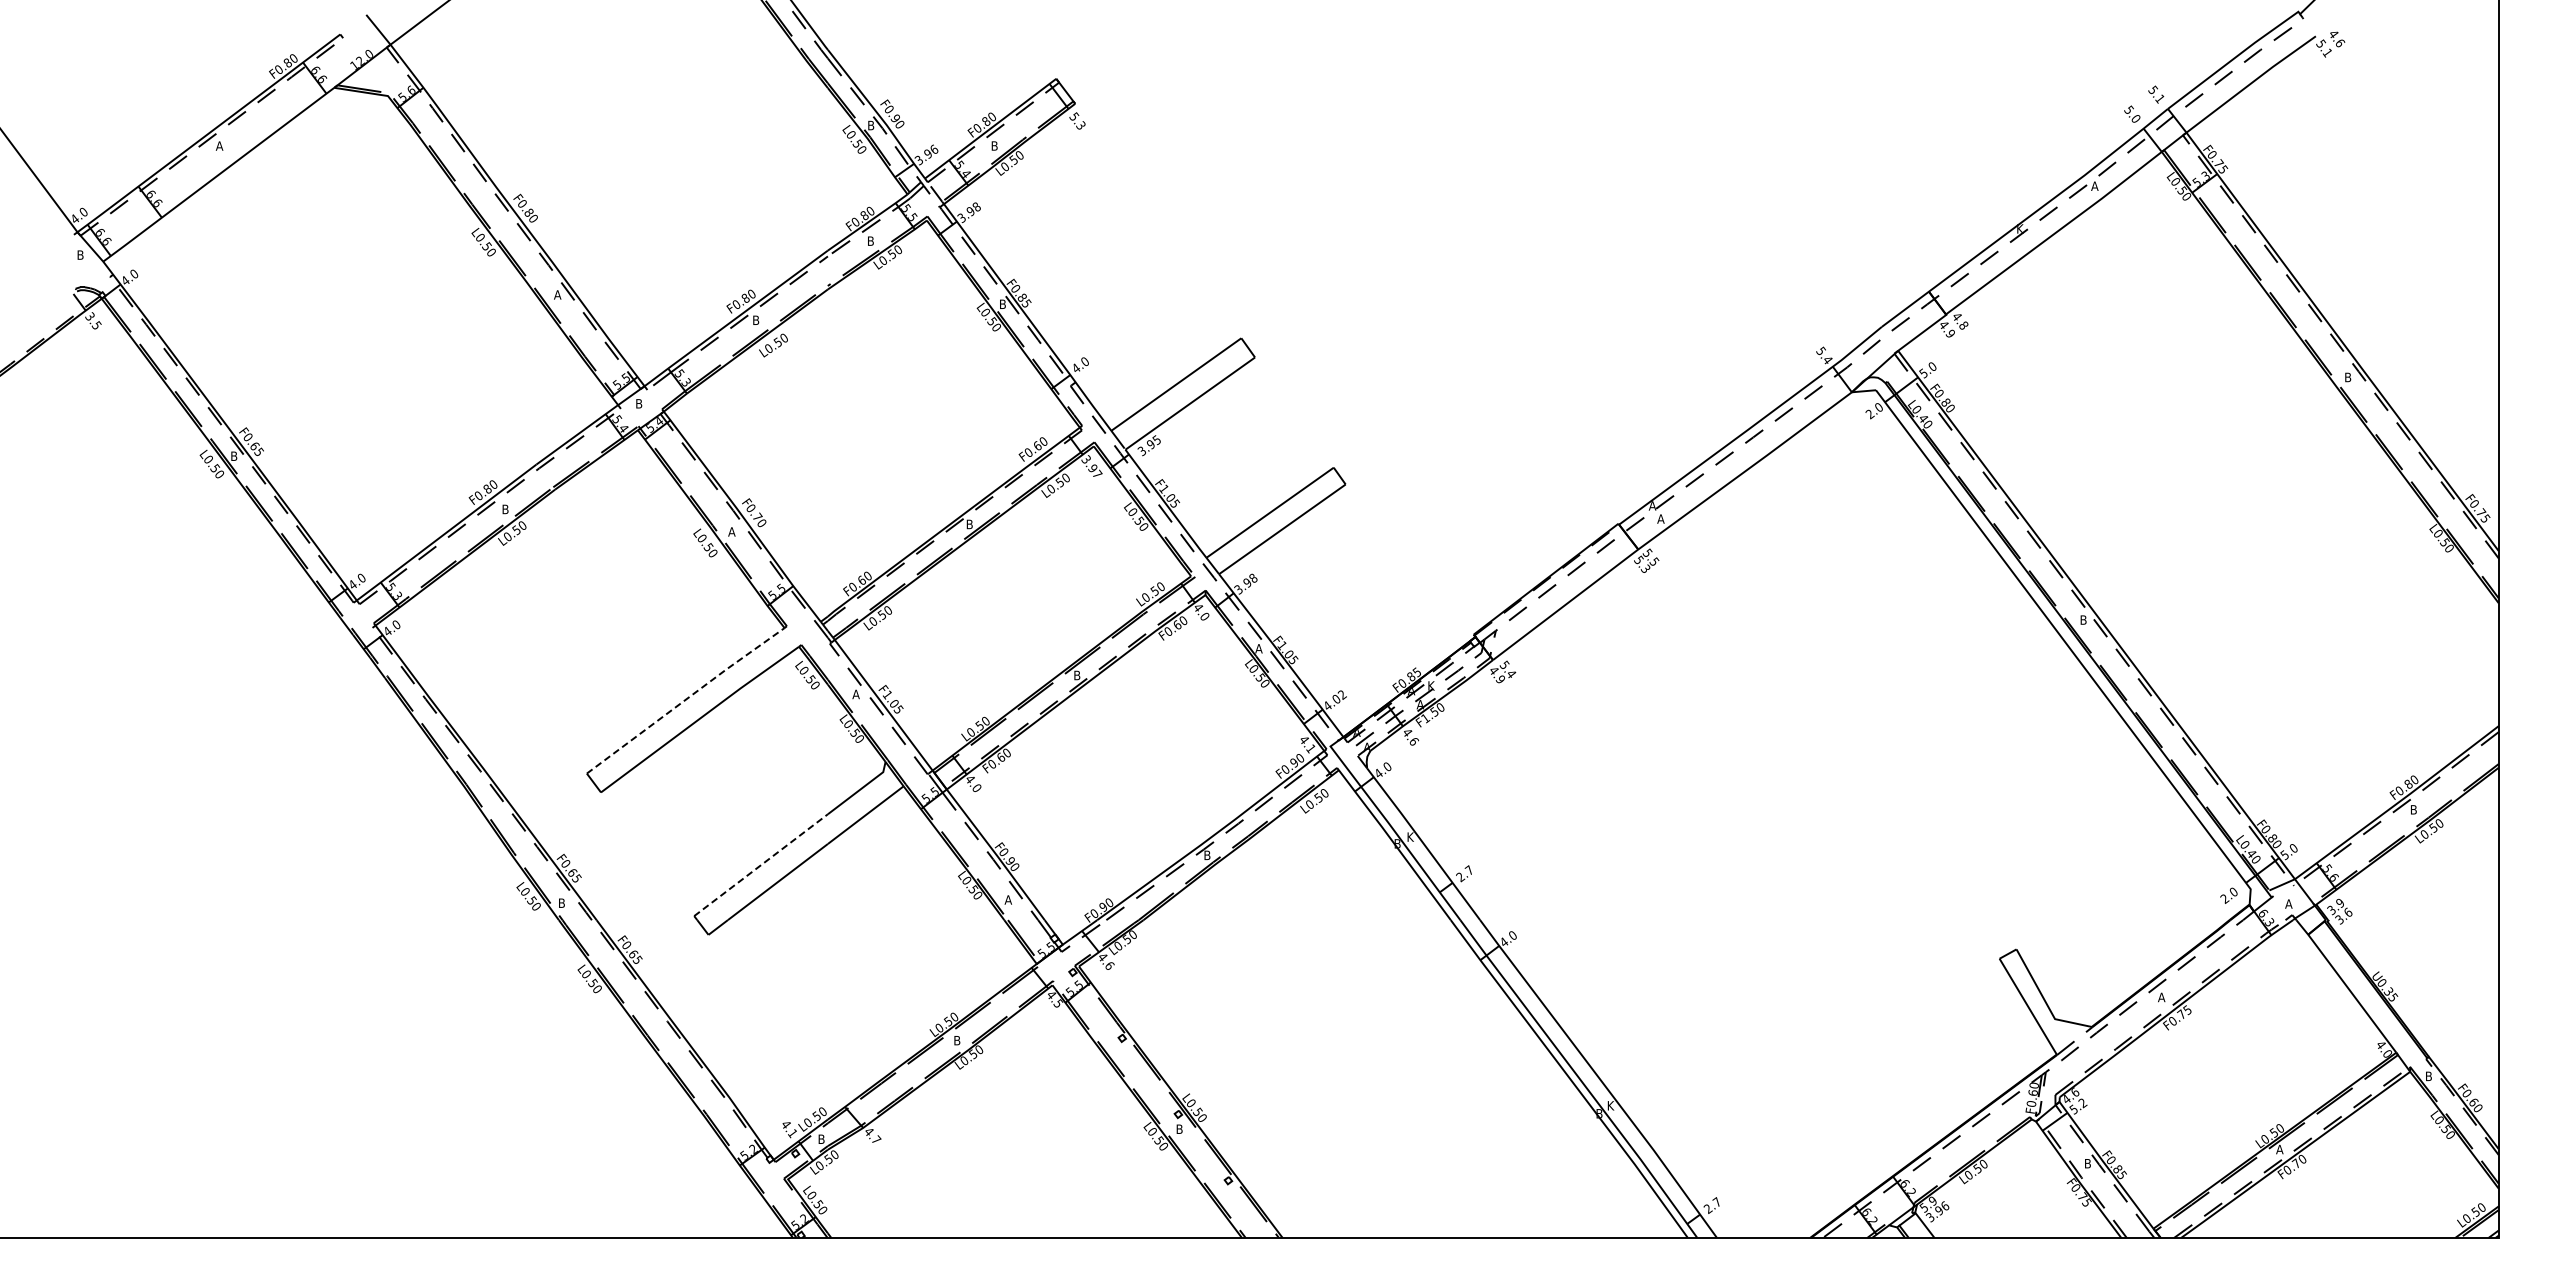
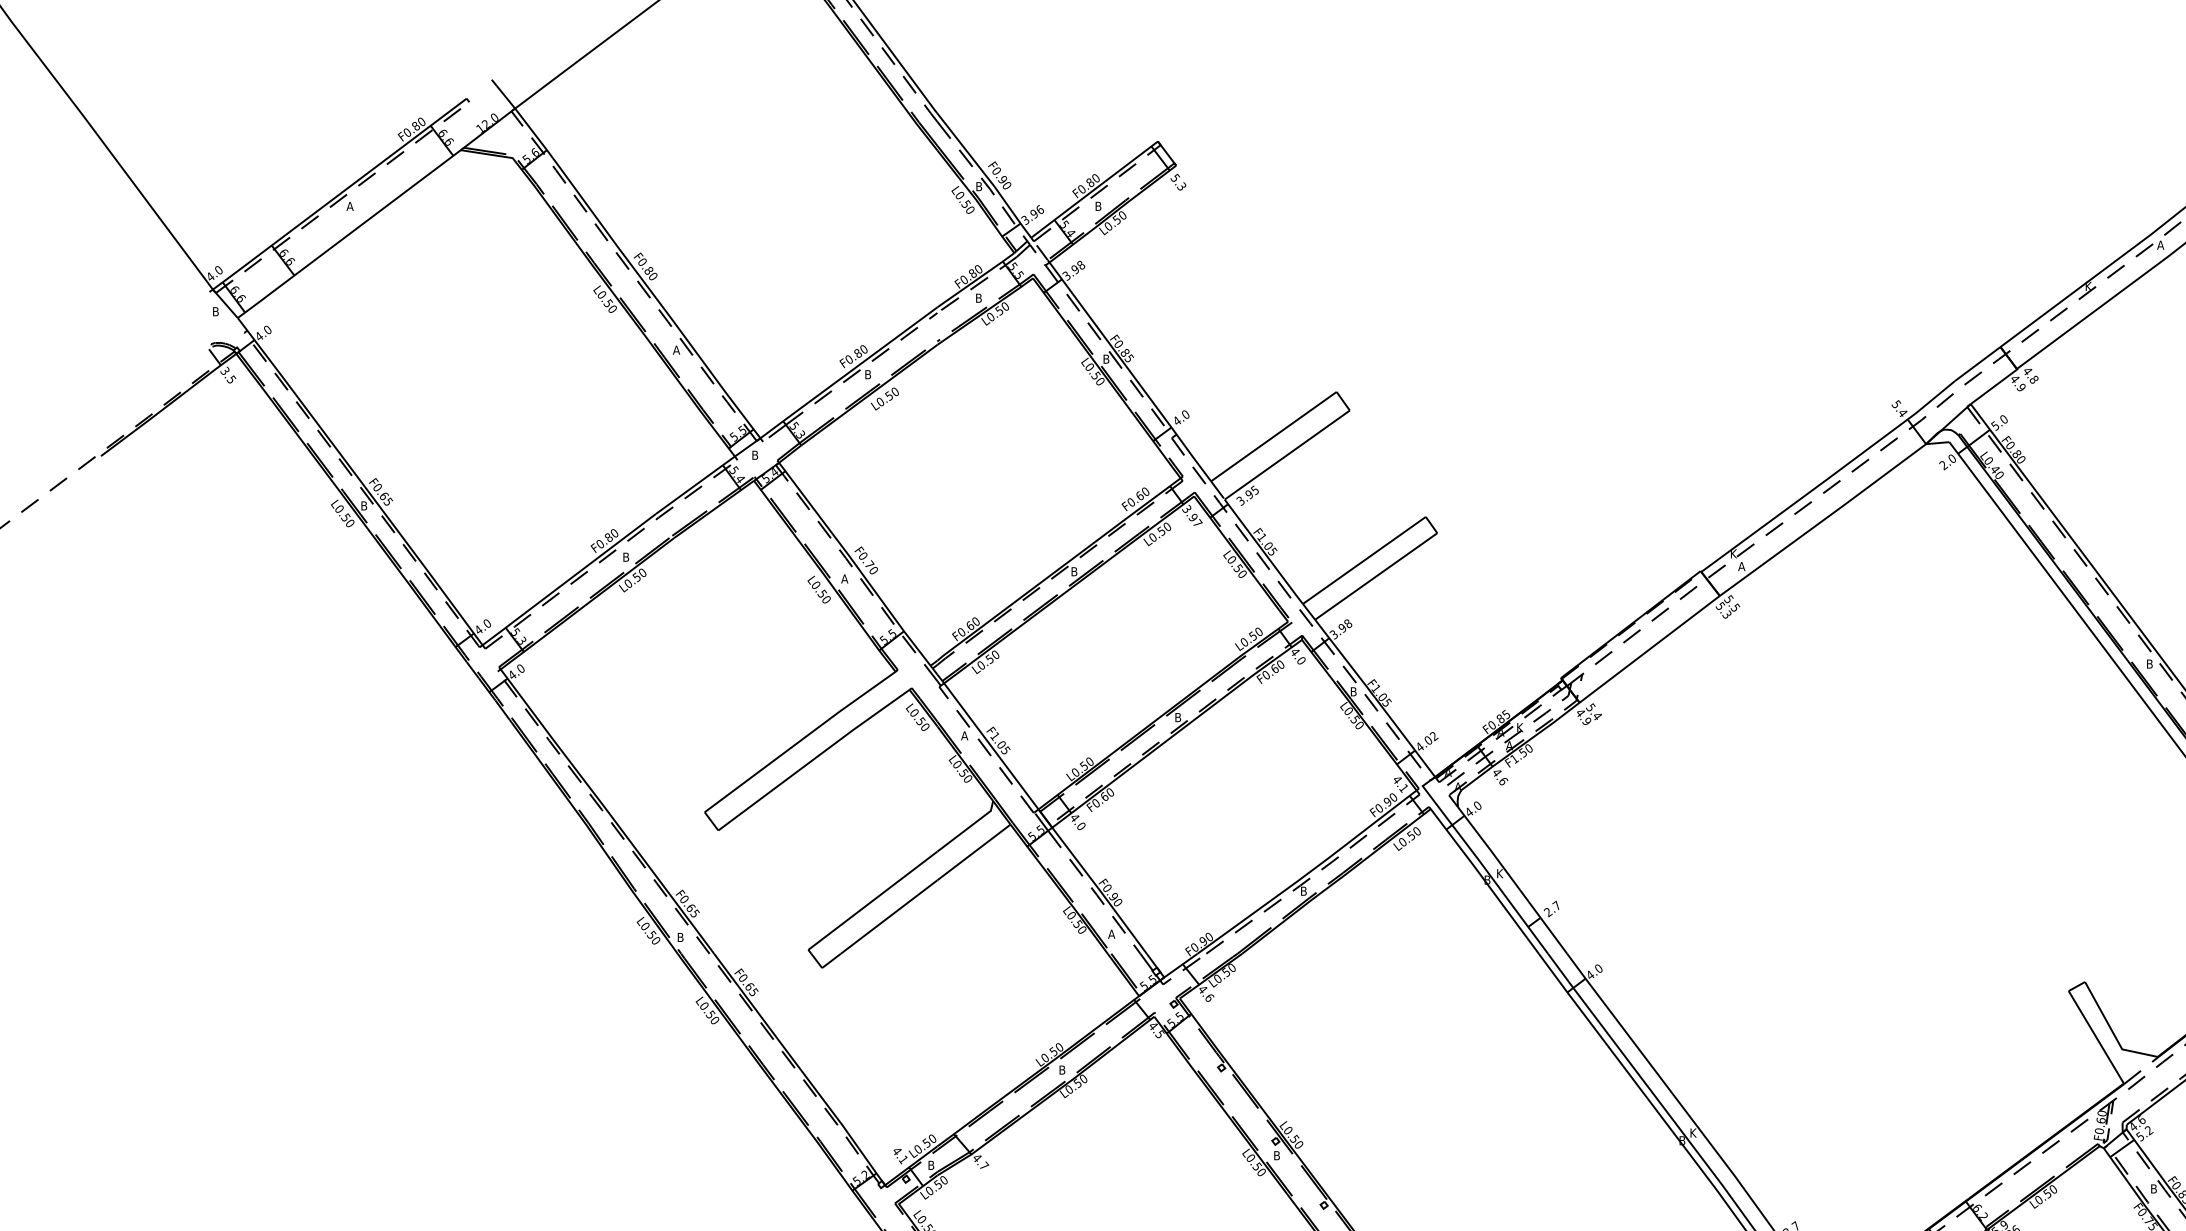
text: (1652, 505) -> (1733, 553), A -> K
text: (1258, 648) -> (1353, 691), A -> B
line: (685, 699) -> (799, 740), dashed -> solid
line: (761, 864) -> (873, 900), dashed -> solid

